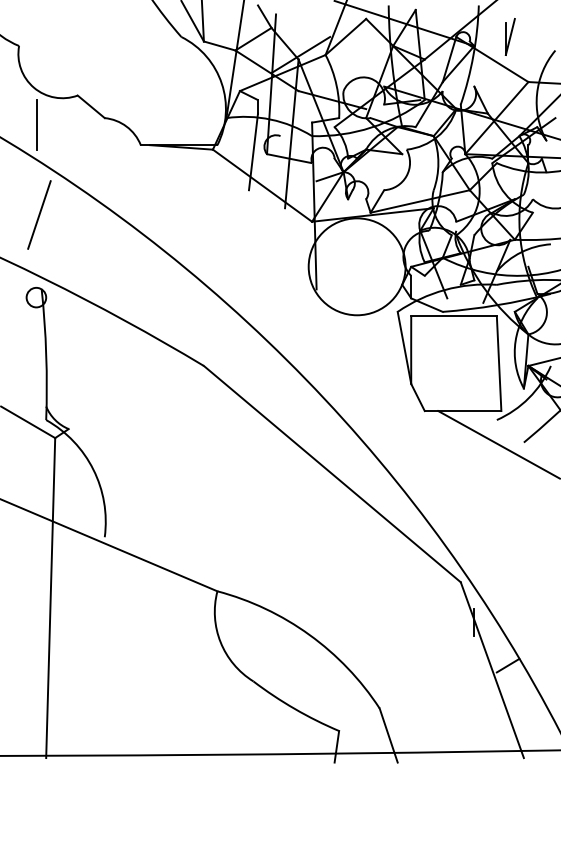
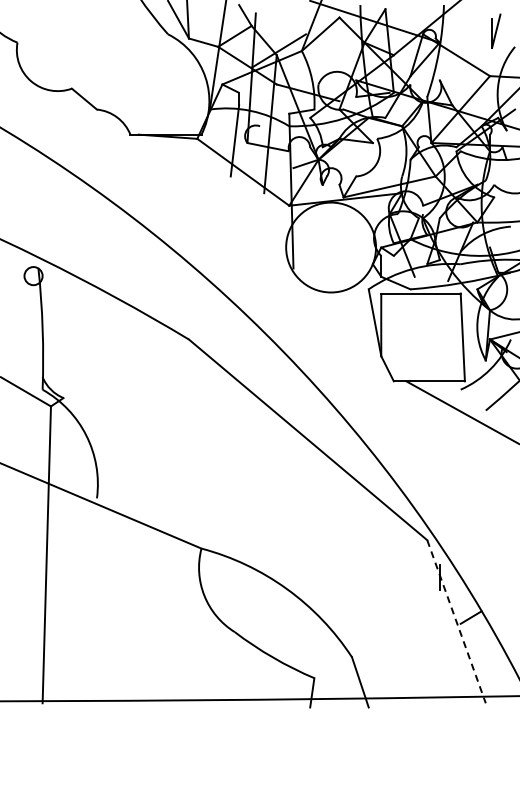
part: (510, 36) -> (496, 30), moved
line: (37, 124) -> (34, 115), removed
line: (38, 215) -> (35, 199), removed
line: (492, 669) -> (456, 621), solid -> dashed

